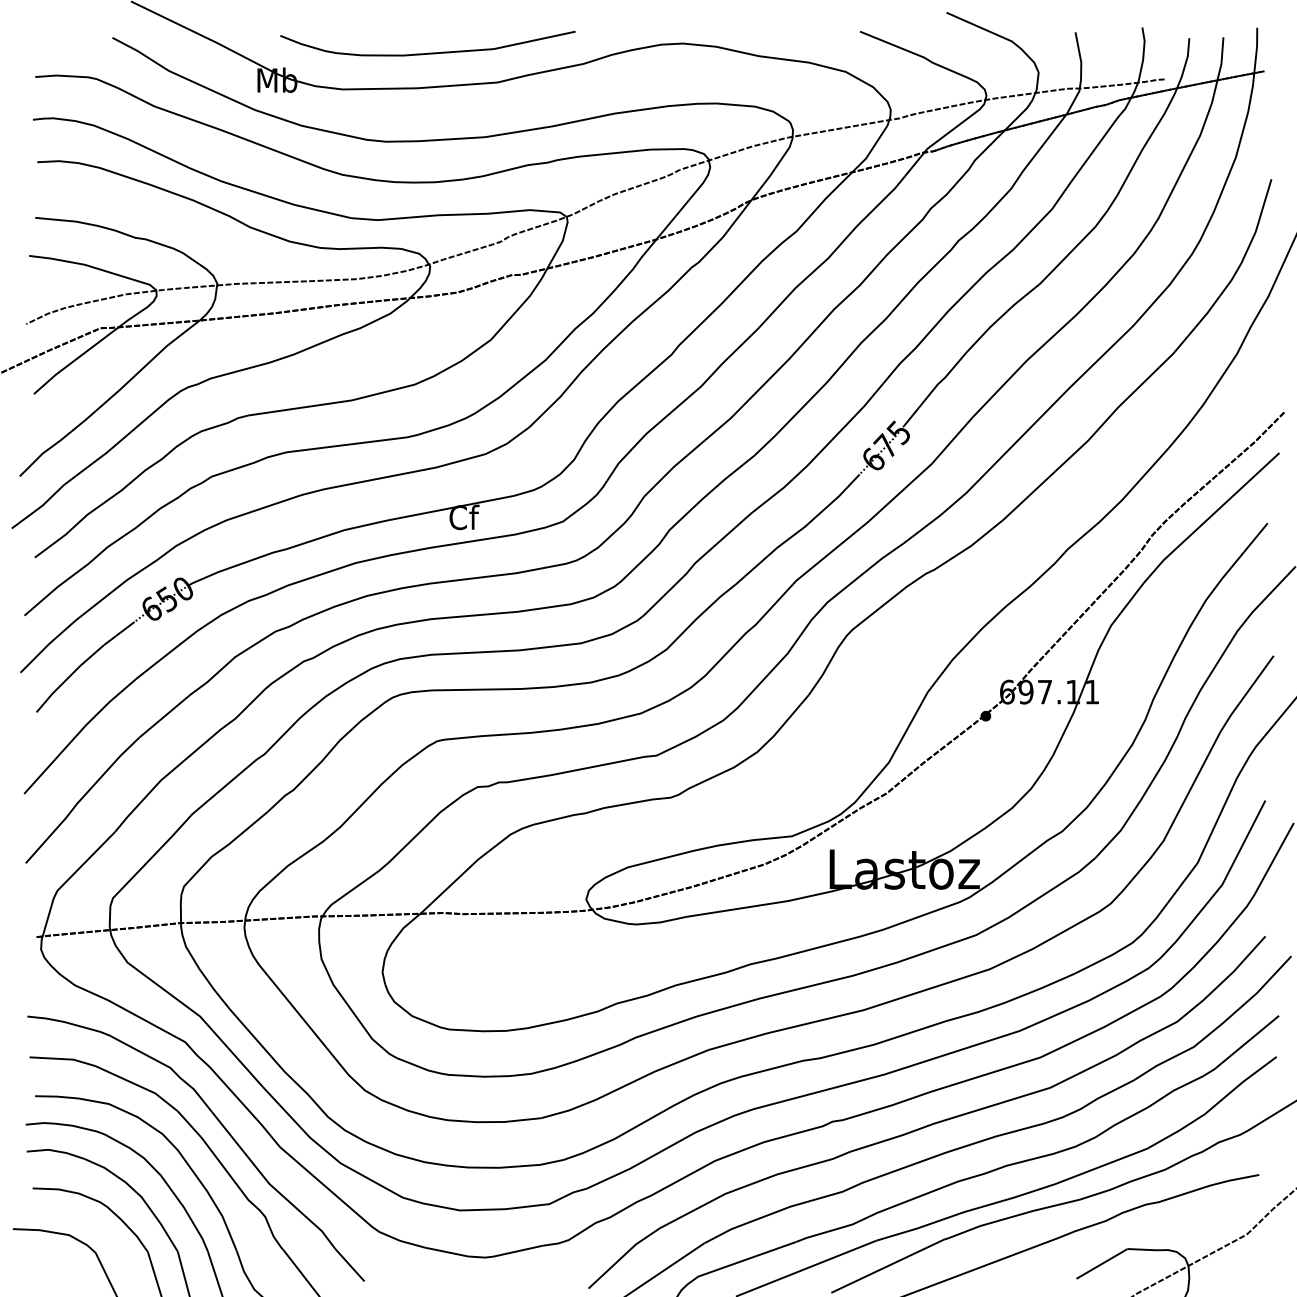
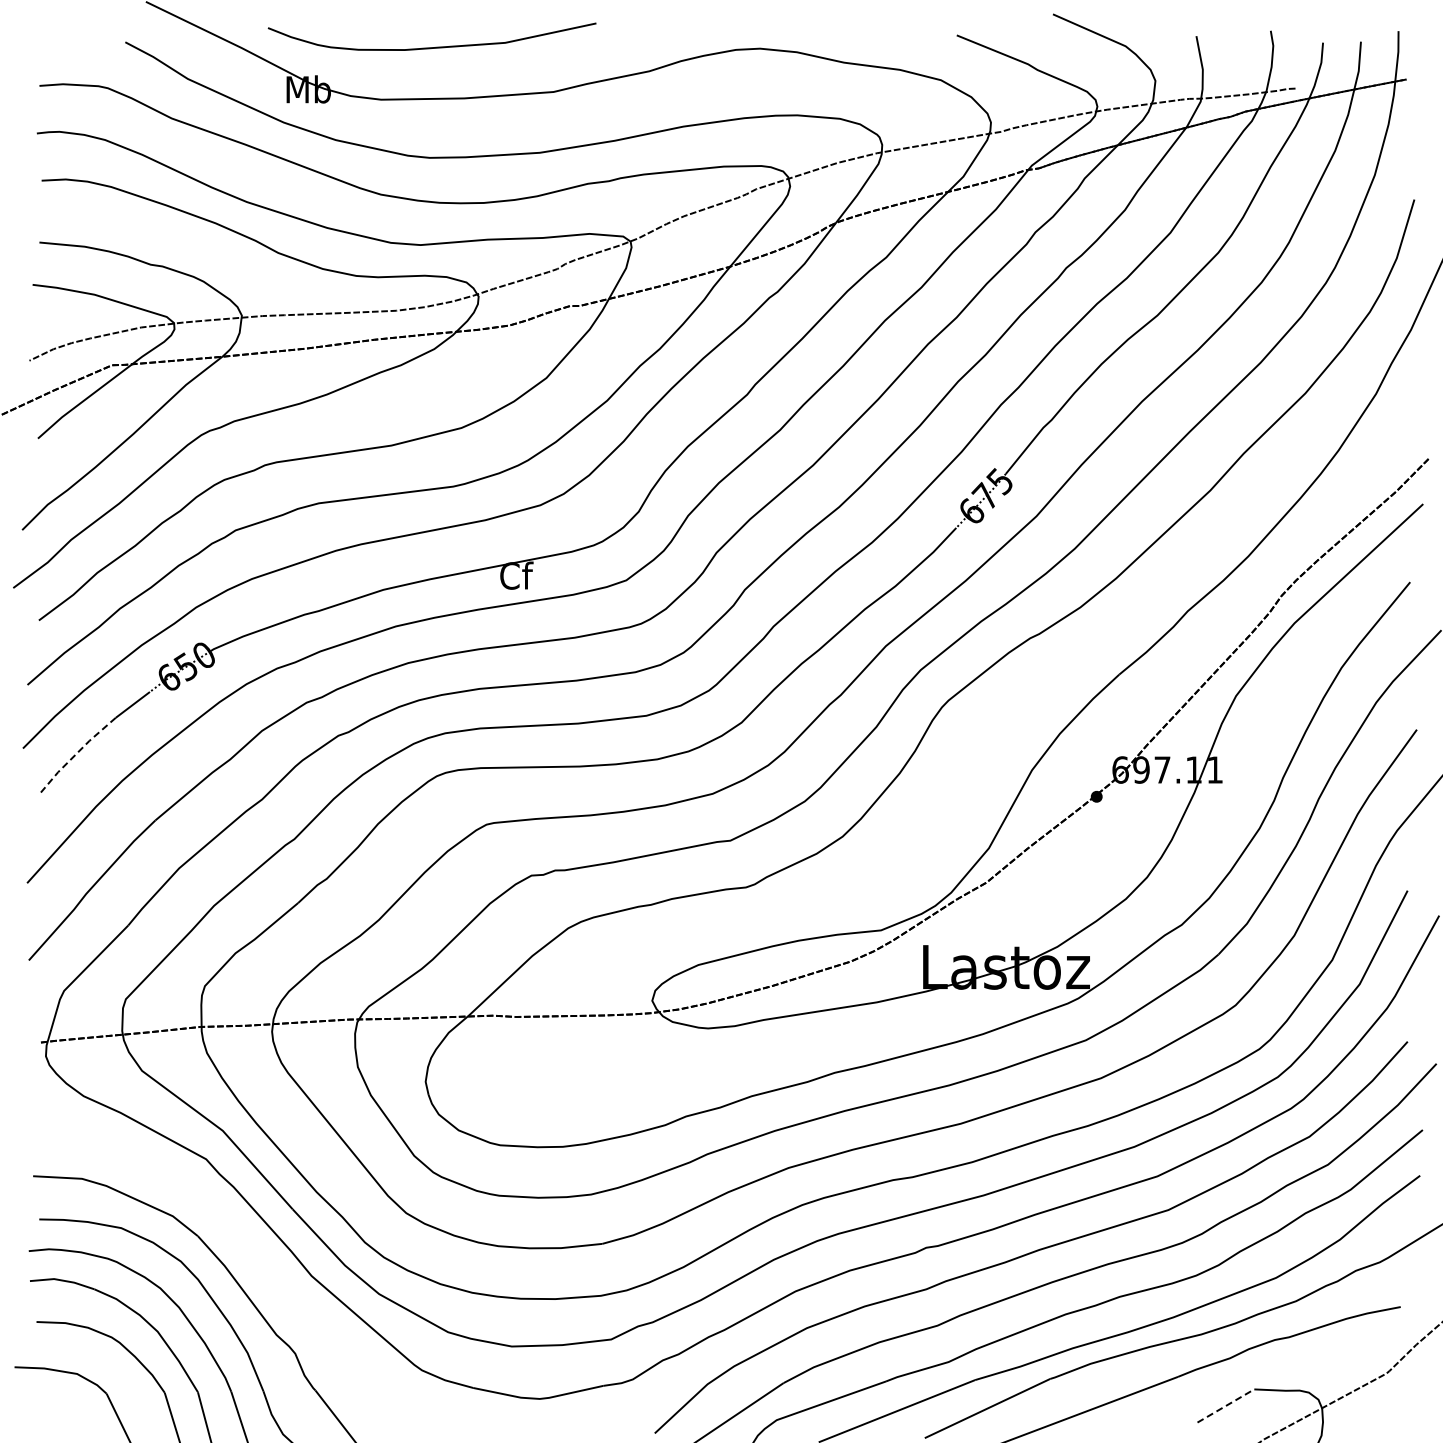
curve: (427, 53) -> (431, 47), moved
line: (68, 677) -> (76, 753), solid -> dashed
part: (222, 1126) -> (247, 1253), removed
line: (1101, 1263) -> (1225, 1405), solid -> dashed

